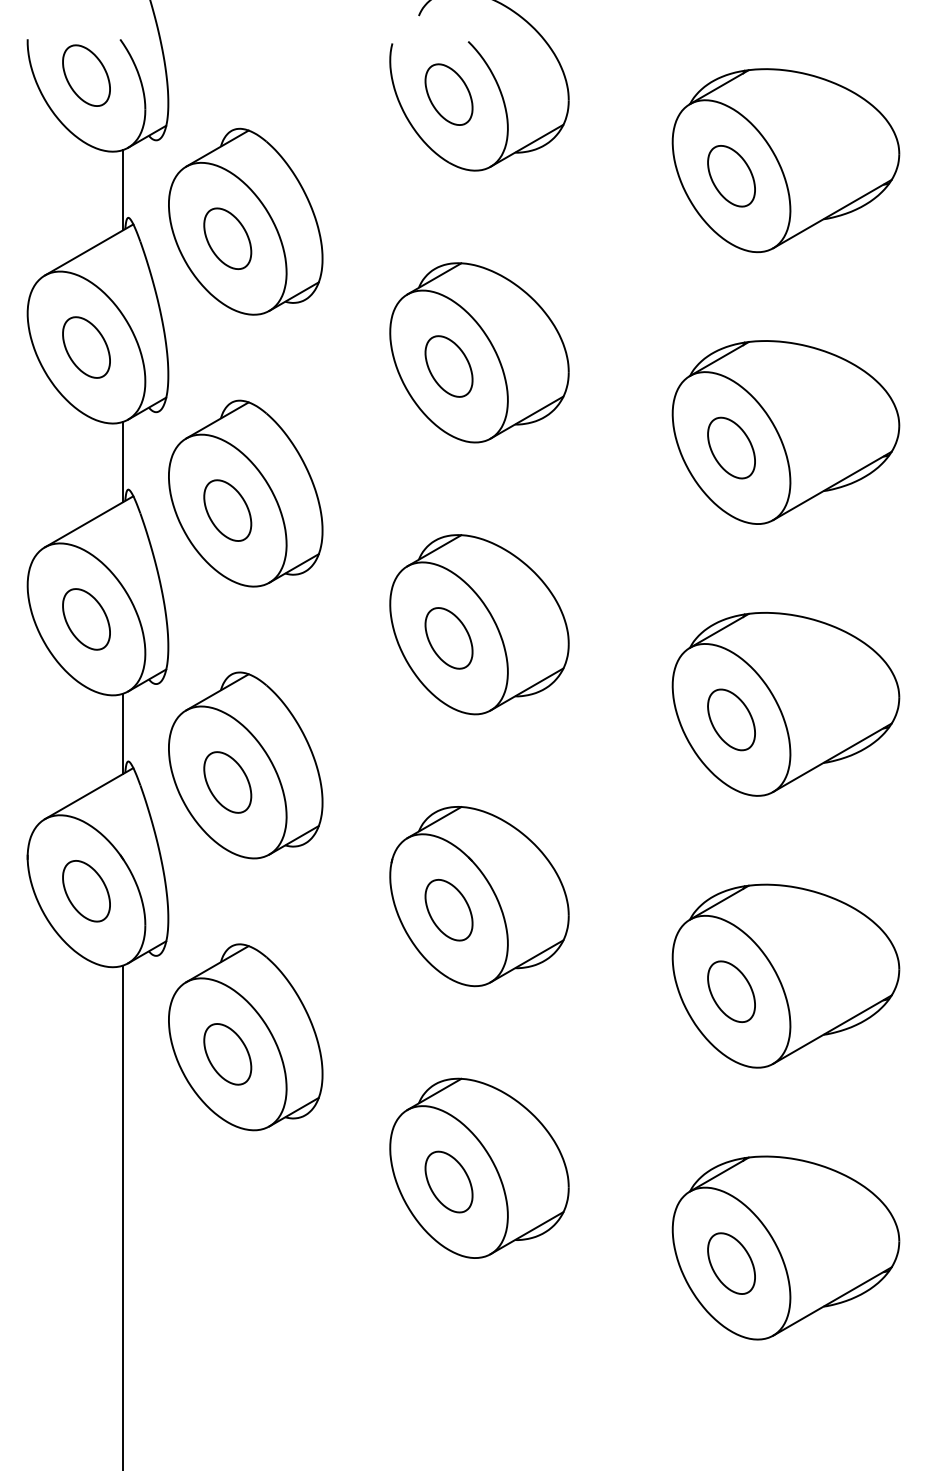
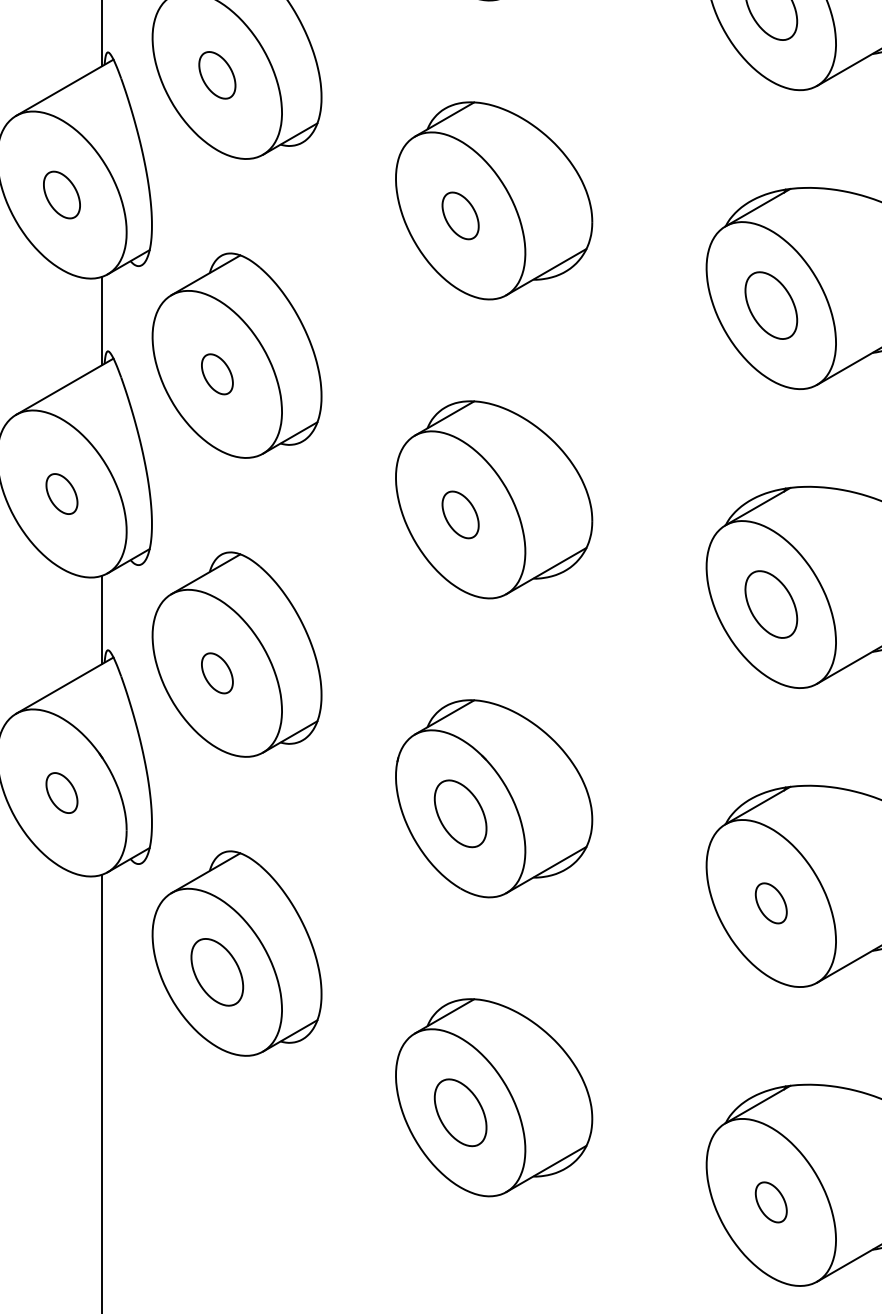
part: (227, 238) -> (217, 75), size x0.7
part: (86, 347) -> (61, 195), size x0.7
part: (448, 366) -> (460, 215), size x0.7
part: (227, 510) -> (217, 374), size x0.6
part: (86, 619) -> (61, 494), size x0.6
part: (448, 638) -> (460, 515), size x0.7
part: (227, 782) -> (217, 673), size x0.6
part: (86, 891) -> (61, 793), size x0.6
part: (731, 991) -> (771, 903), size x0.6
part: (731, 1263) -> (771, 1202), size x0.6

